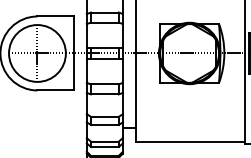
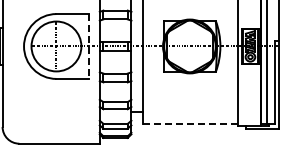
line: (73, 53) -> (88, 46), solid -> dashed
line: (190, 141) -> (190, 123), solid -> dashed

